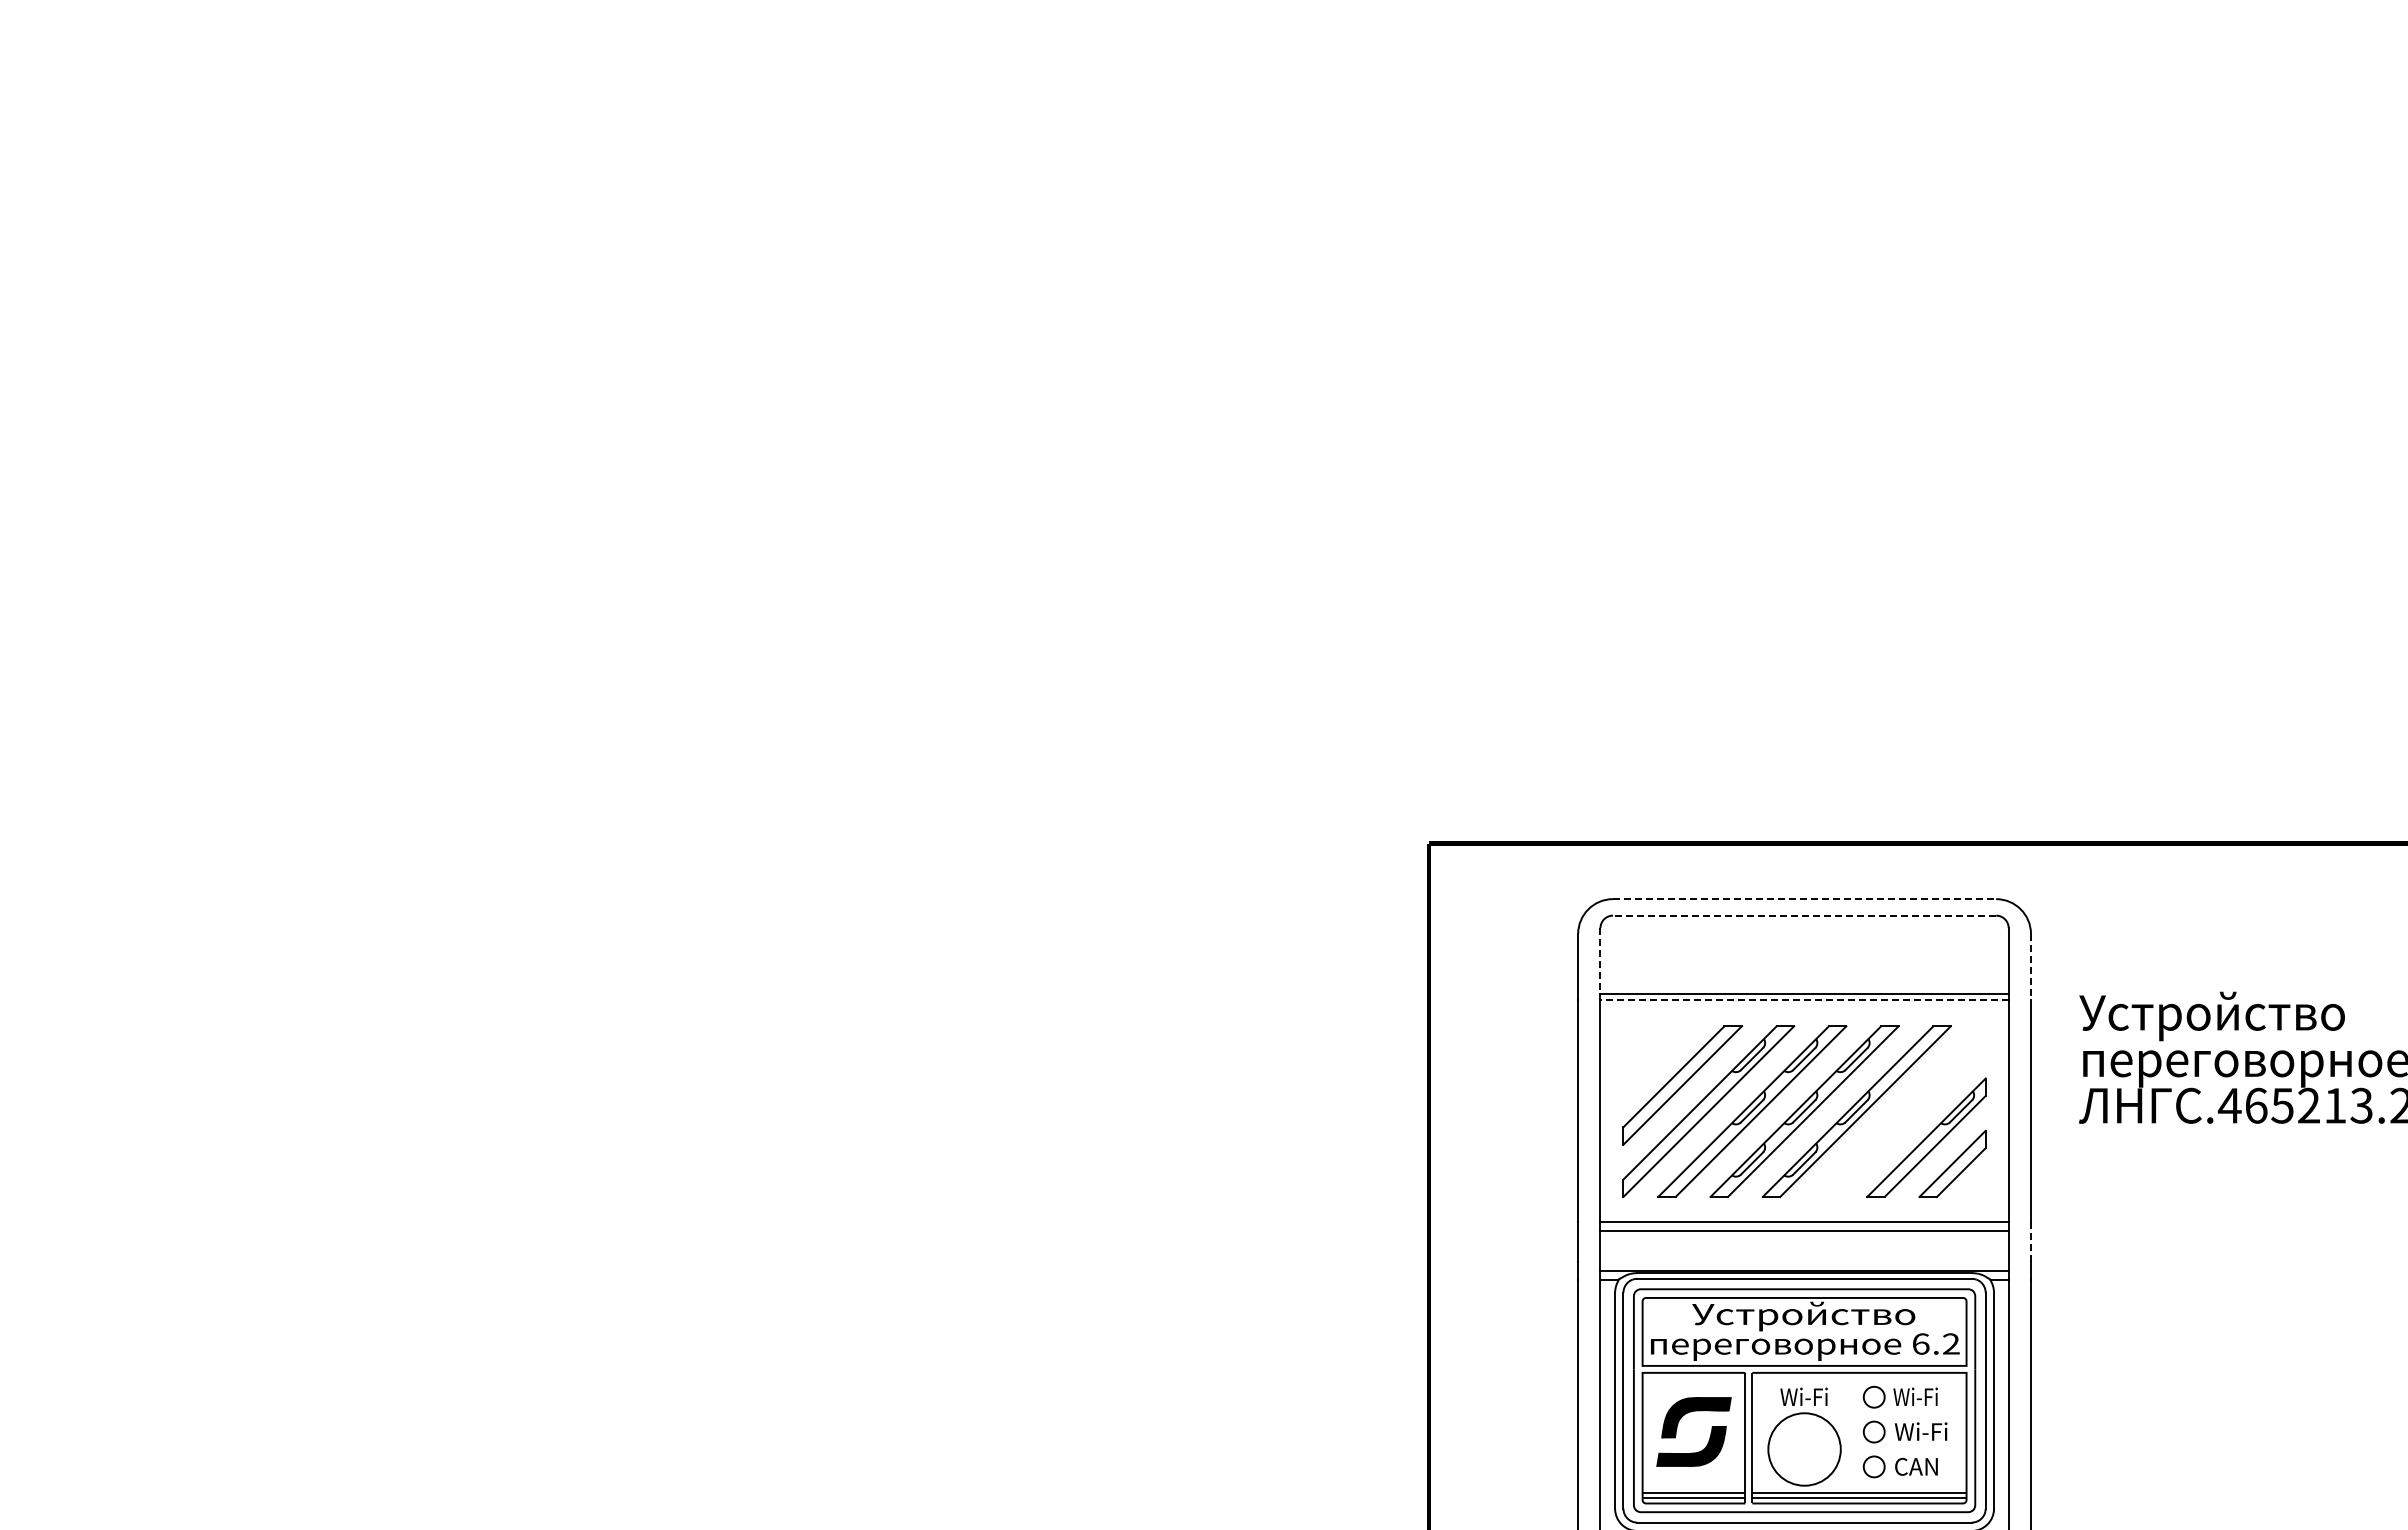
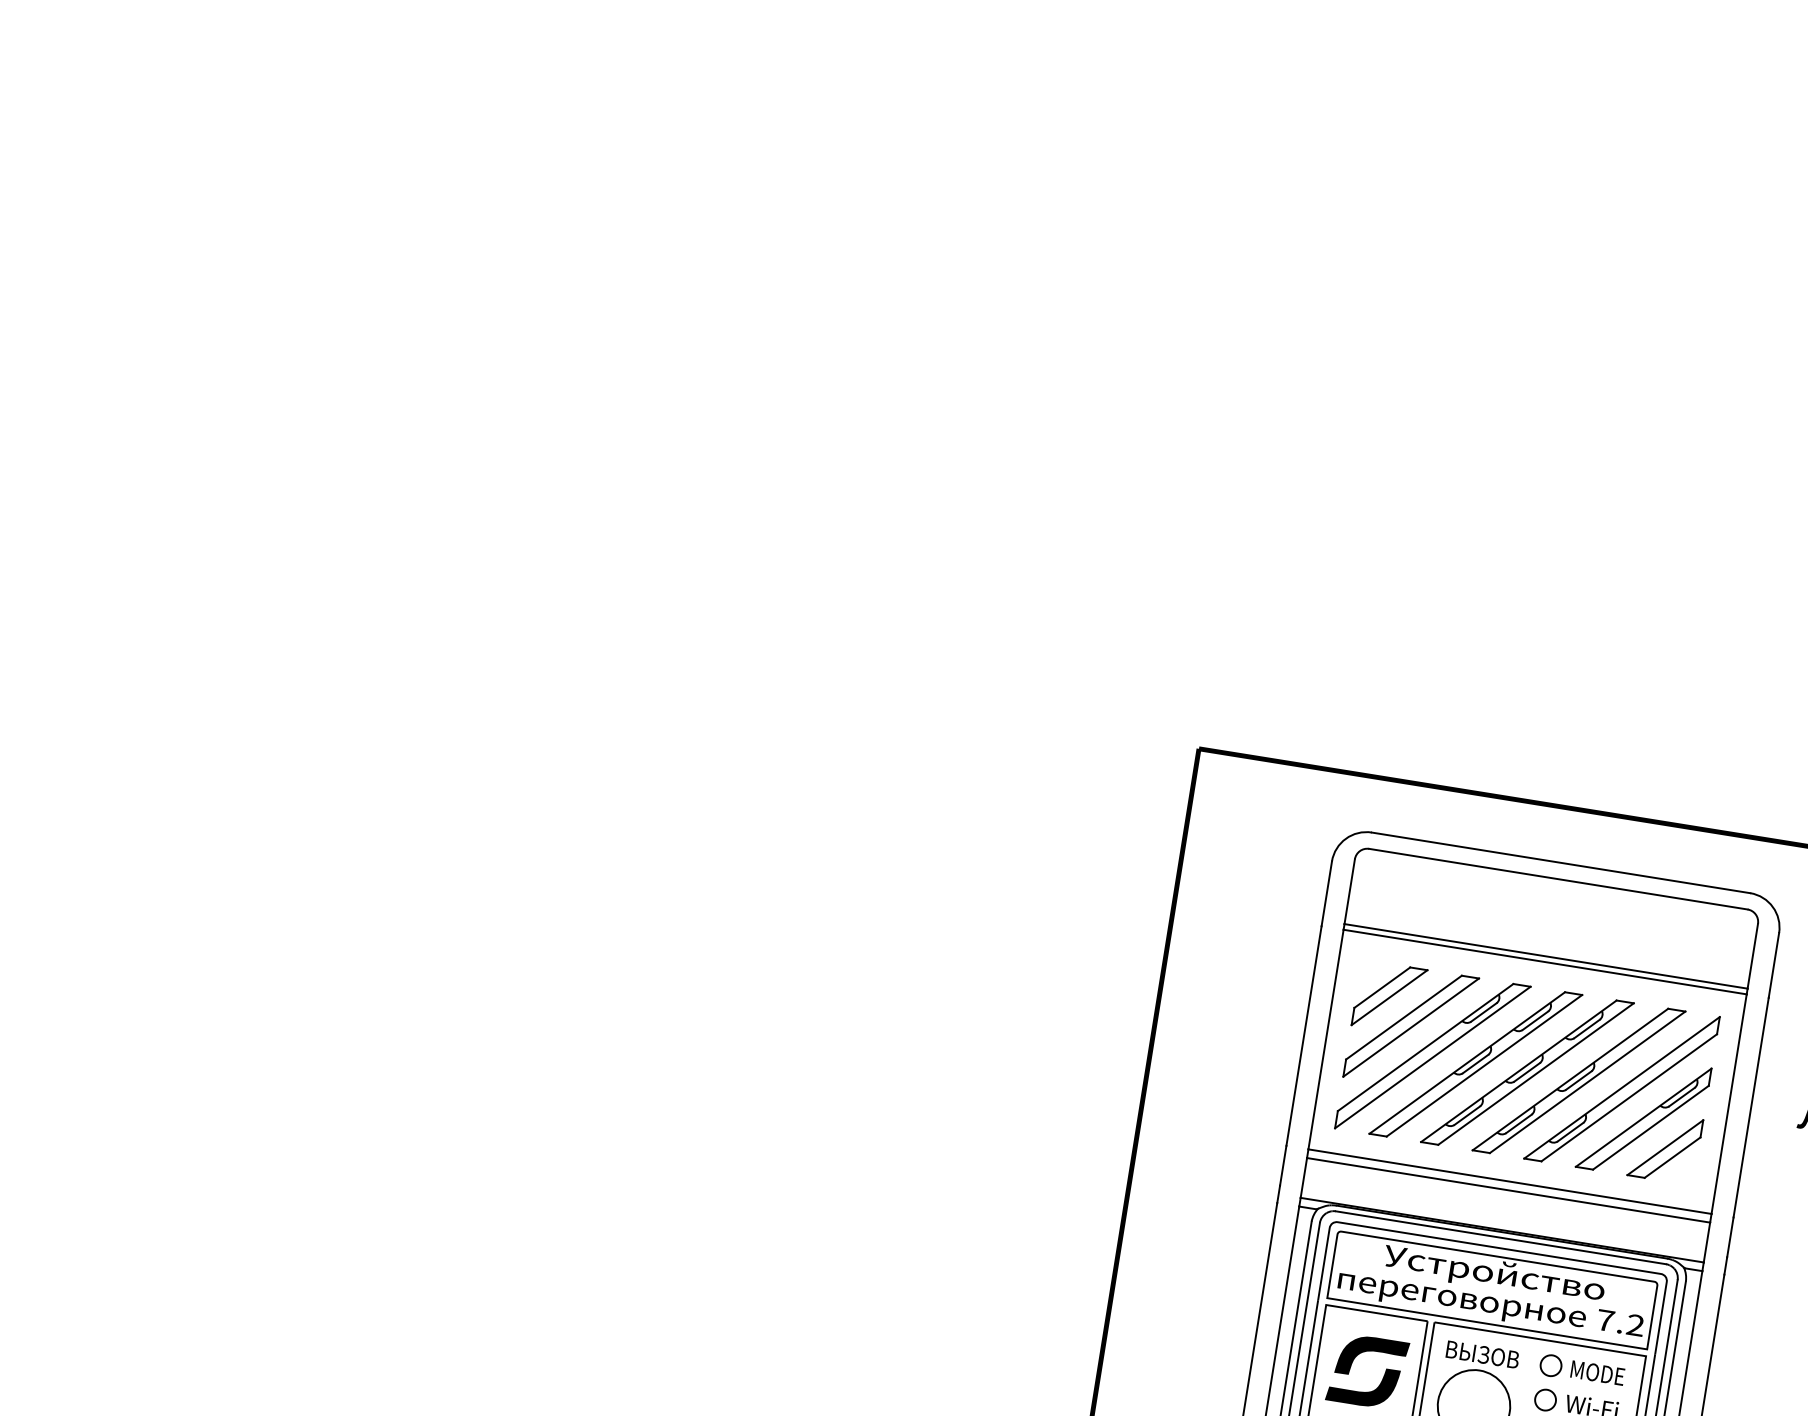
line: (1804, 899) -> (1560, 863), dashed -> solid
line: (1804, 915) -> (1558, 879), dashed -> solid
line: (1600, 961) -> (1349, 892), dashed -> solid
line: (2030, 966) -> (1773, 965), dashed -> solid
line: (1804, 999) -> (1545, 961), dashed -> solid
part: (1656, 1059) -> (1389, 997), added
part: (1900, 1111) -> (1622, 1087), added
line: (2030, 1242) -> (1729, 1237), dashed -> solid
text: (1920, 1343) -> (1605, 1319), 6.2 -> 7.2
text: (1804, 1396) -> (1482, 1353), Wi-Fi -> ВЫЗОВ
text: (1920, 1396) -> (1596, 1372), Wi-Fi -> MODE

